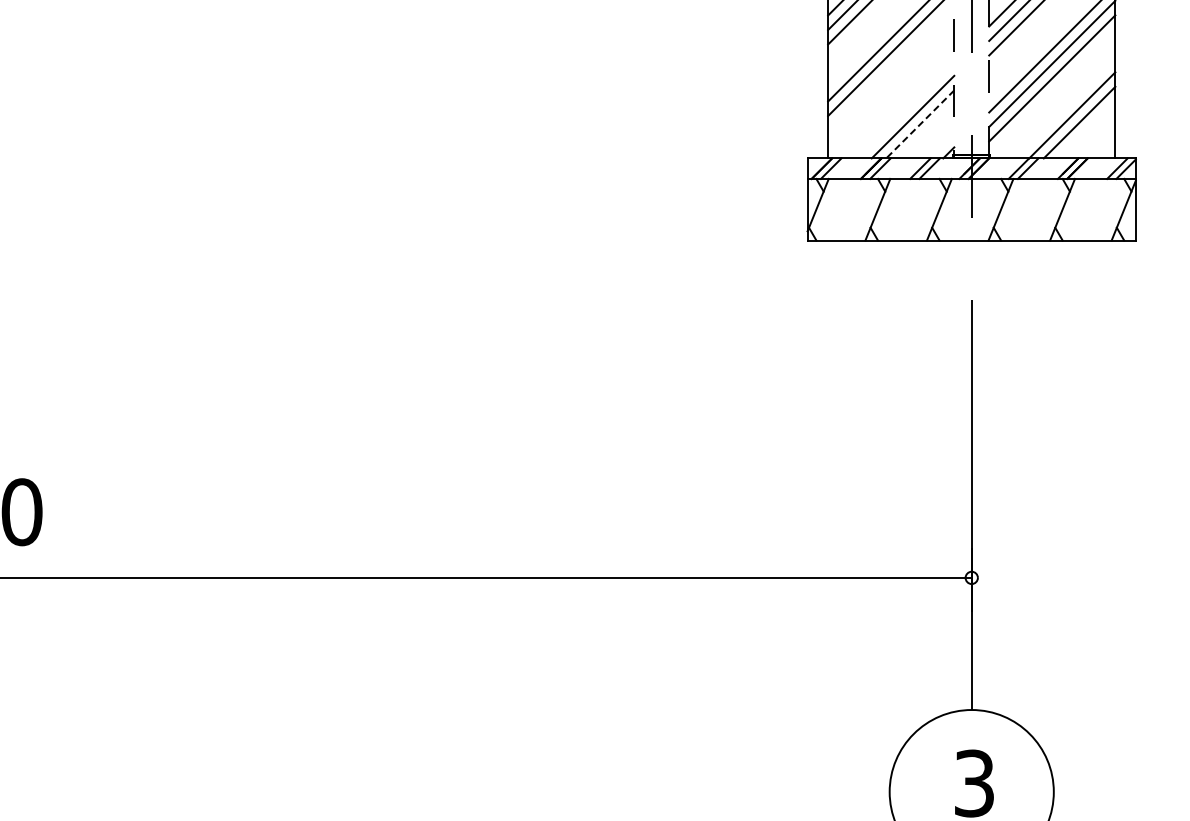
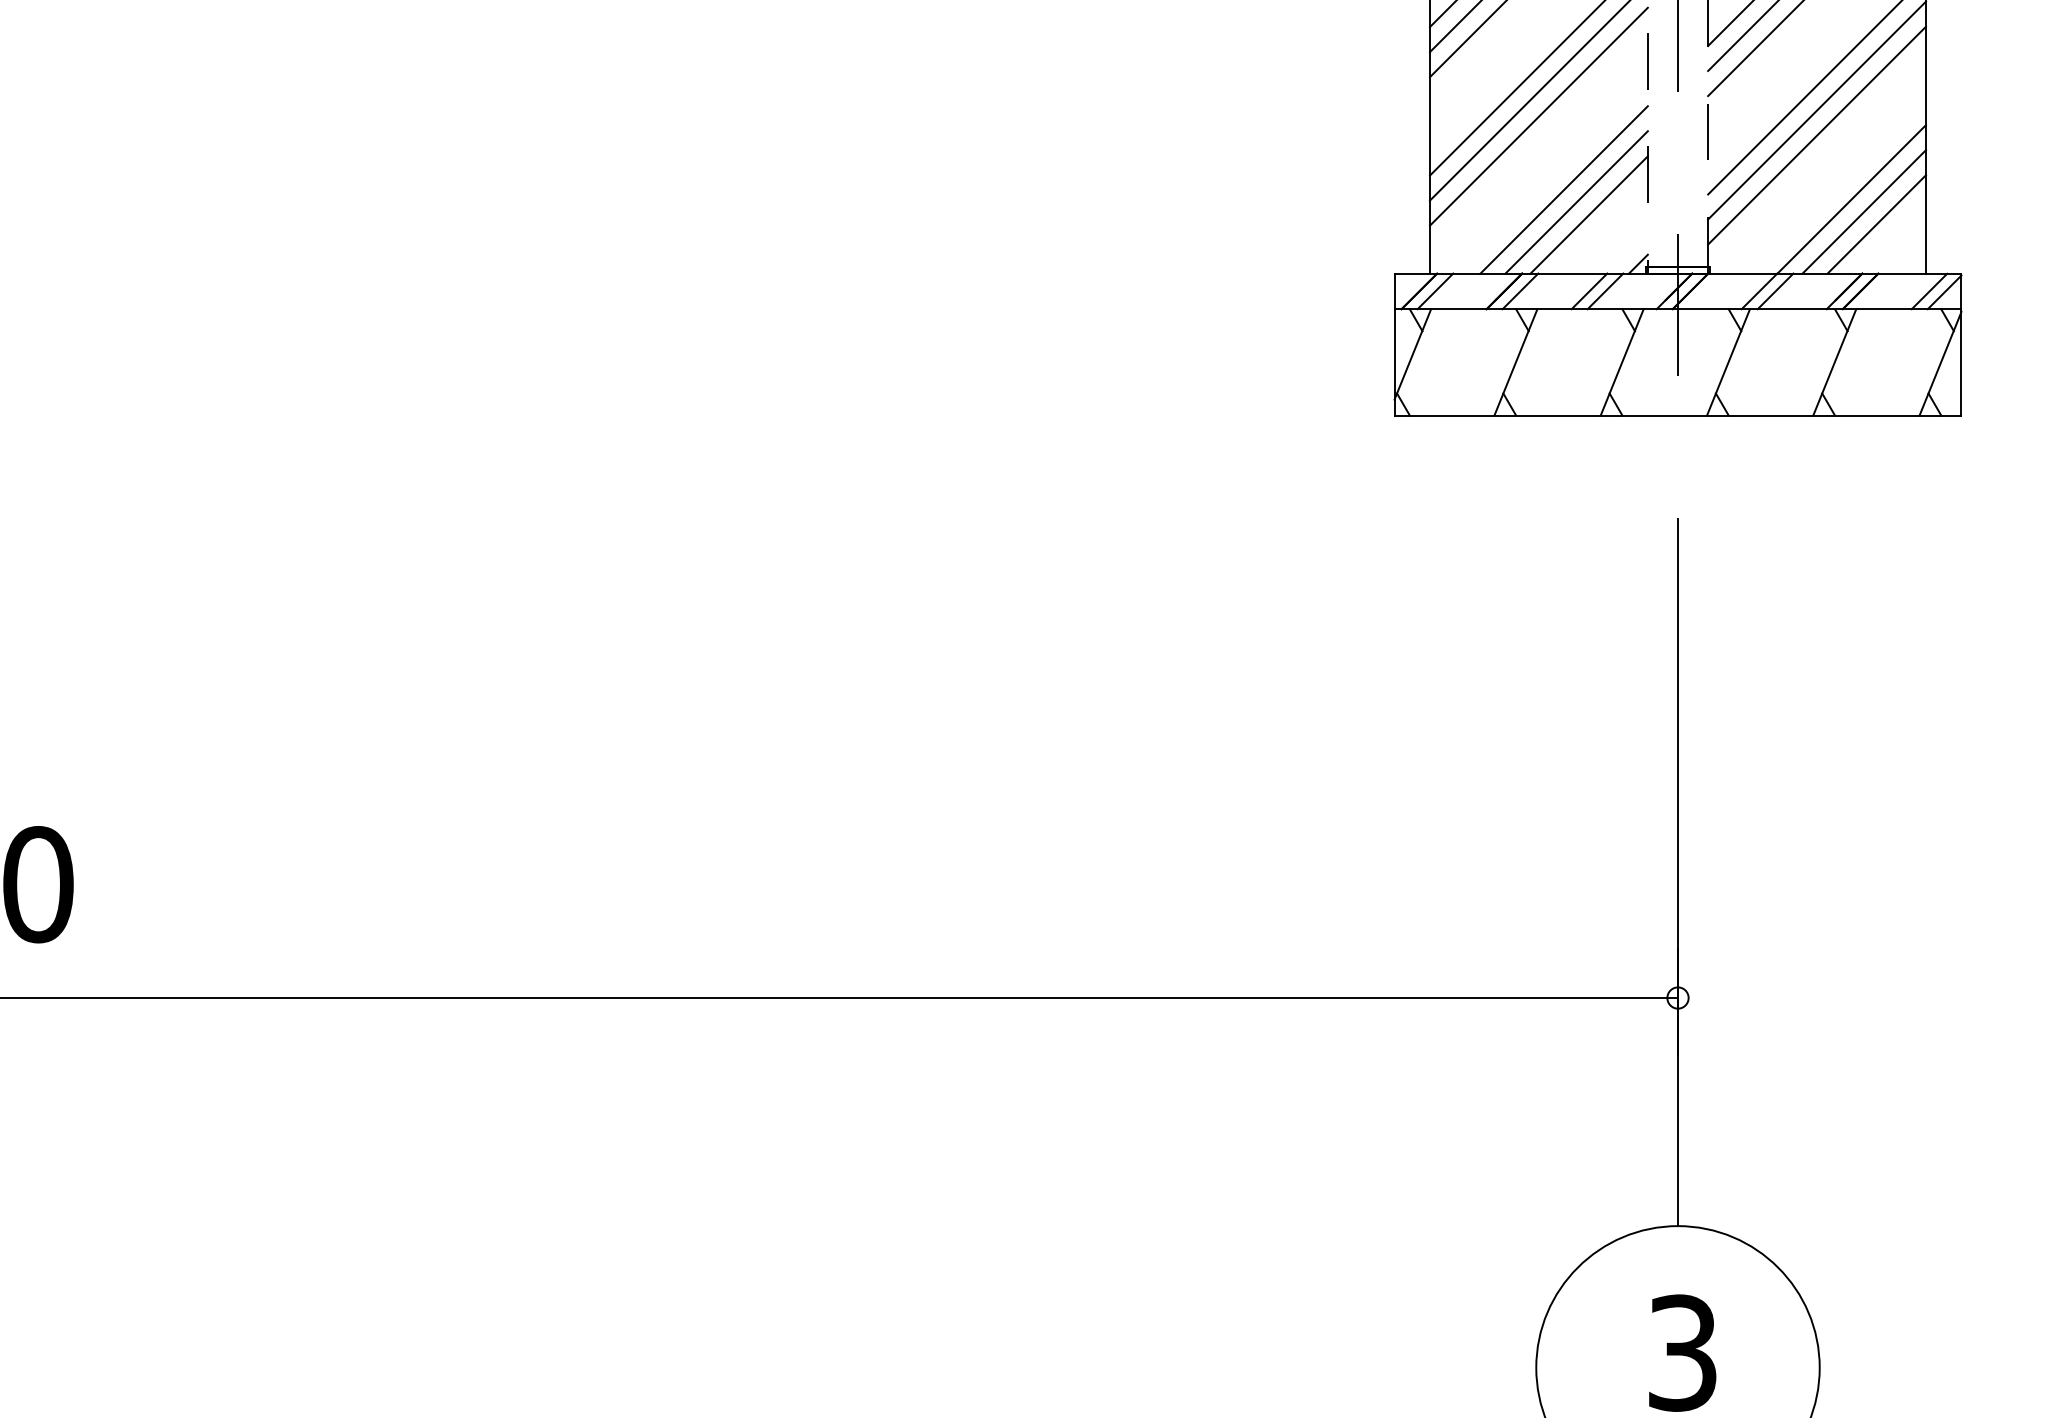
line: (891, 67) -> (1539, 116), added
line: (905, 109) -> (1563, 189), added
line: (919, 124) -> (1587, 215), dashed -> solid
line: (1086, 129) -> (1876, 223), added

